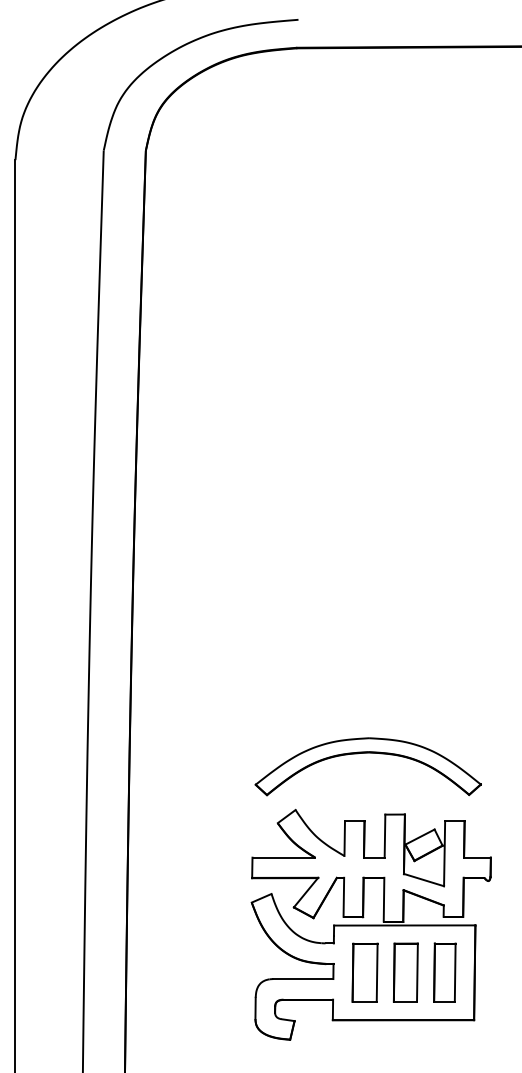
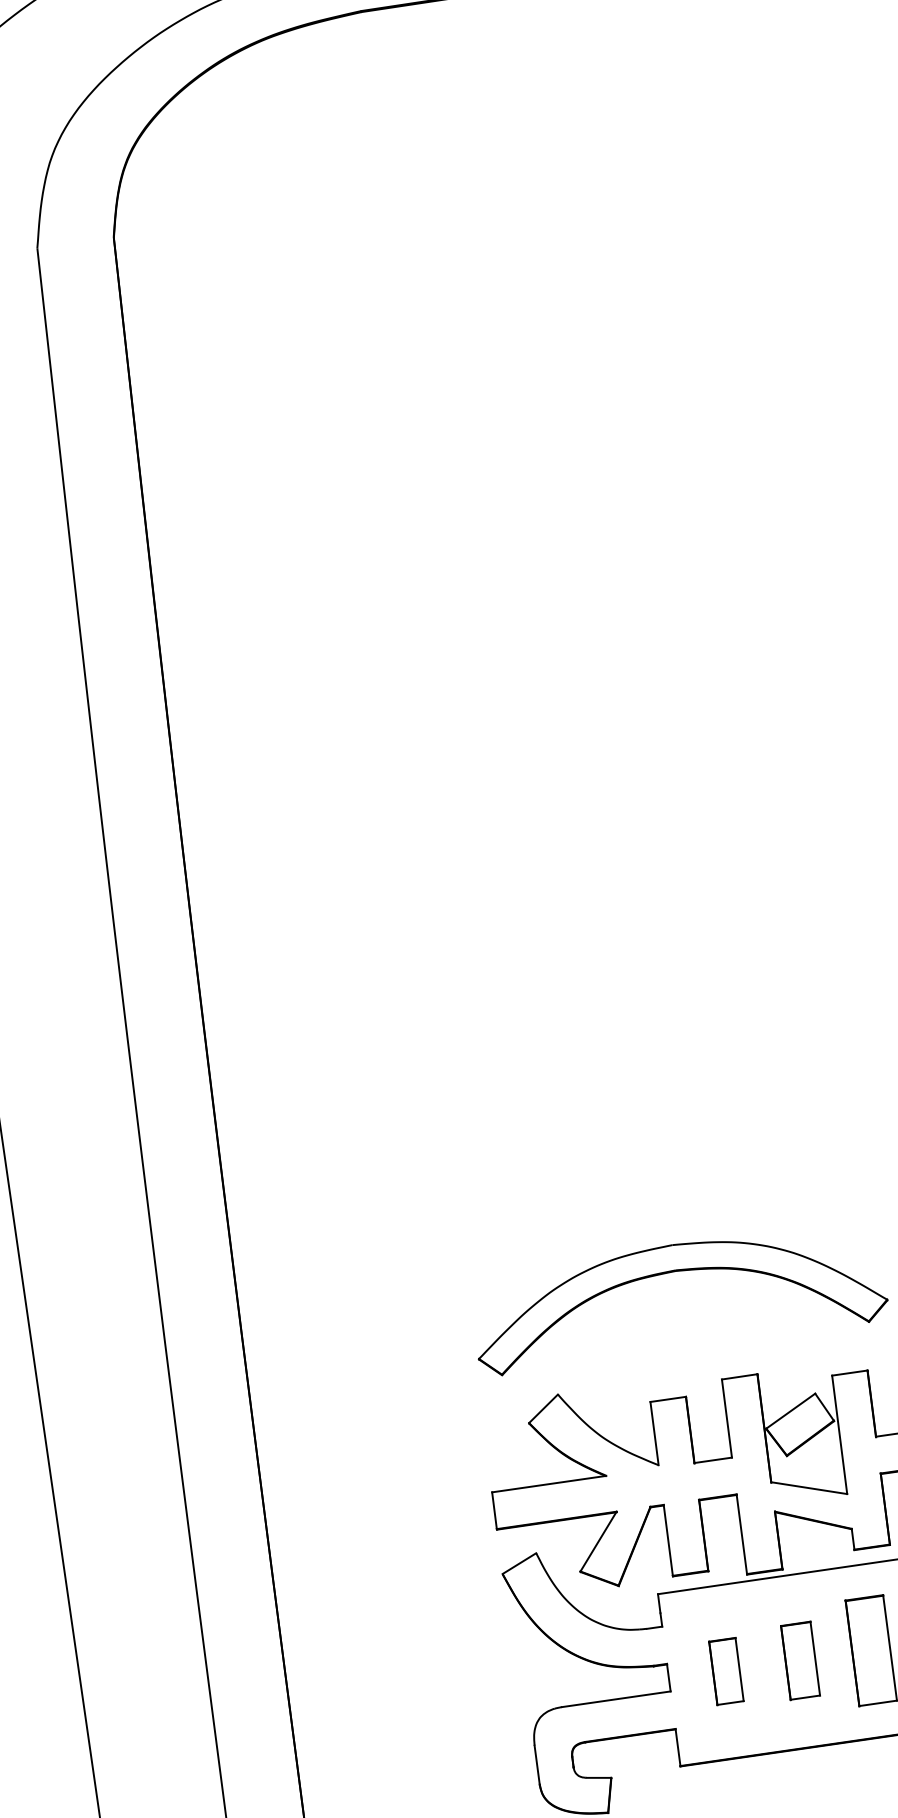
part: (364, 972) -> (725, 1671), size x0.6
part: (405, 972) -> (799, 1660), size x0.7

